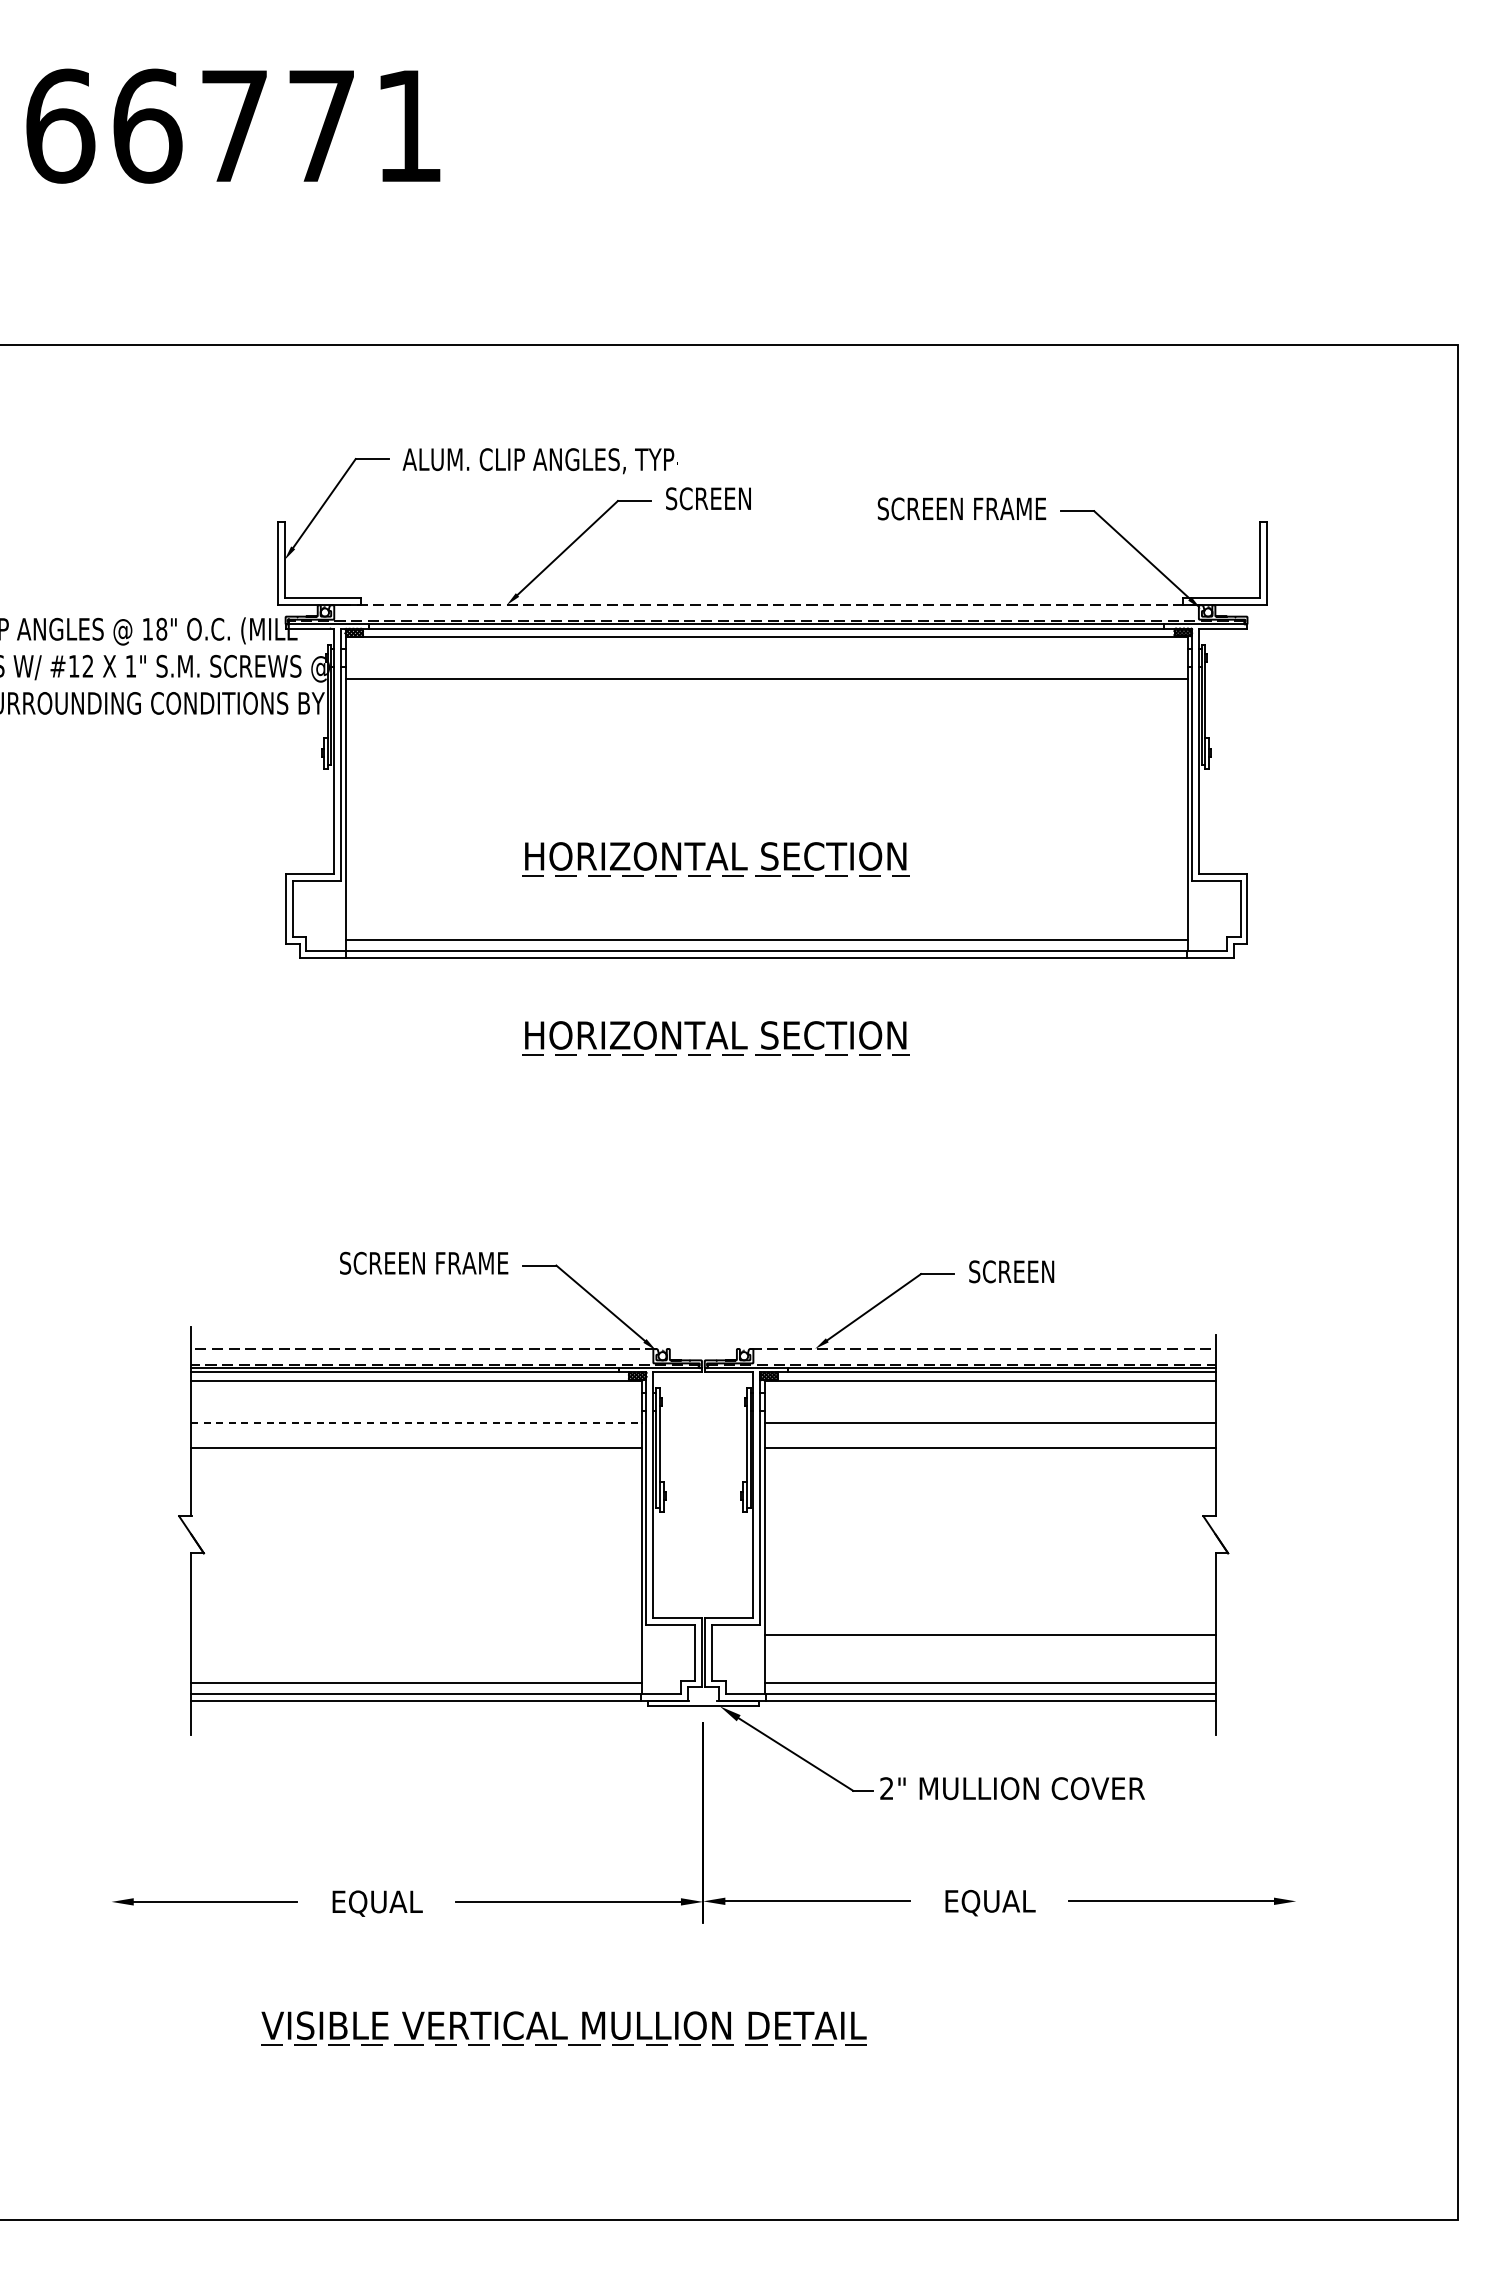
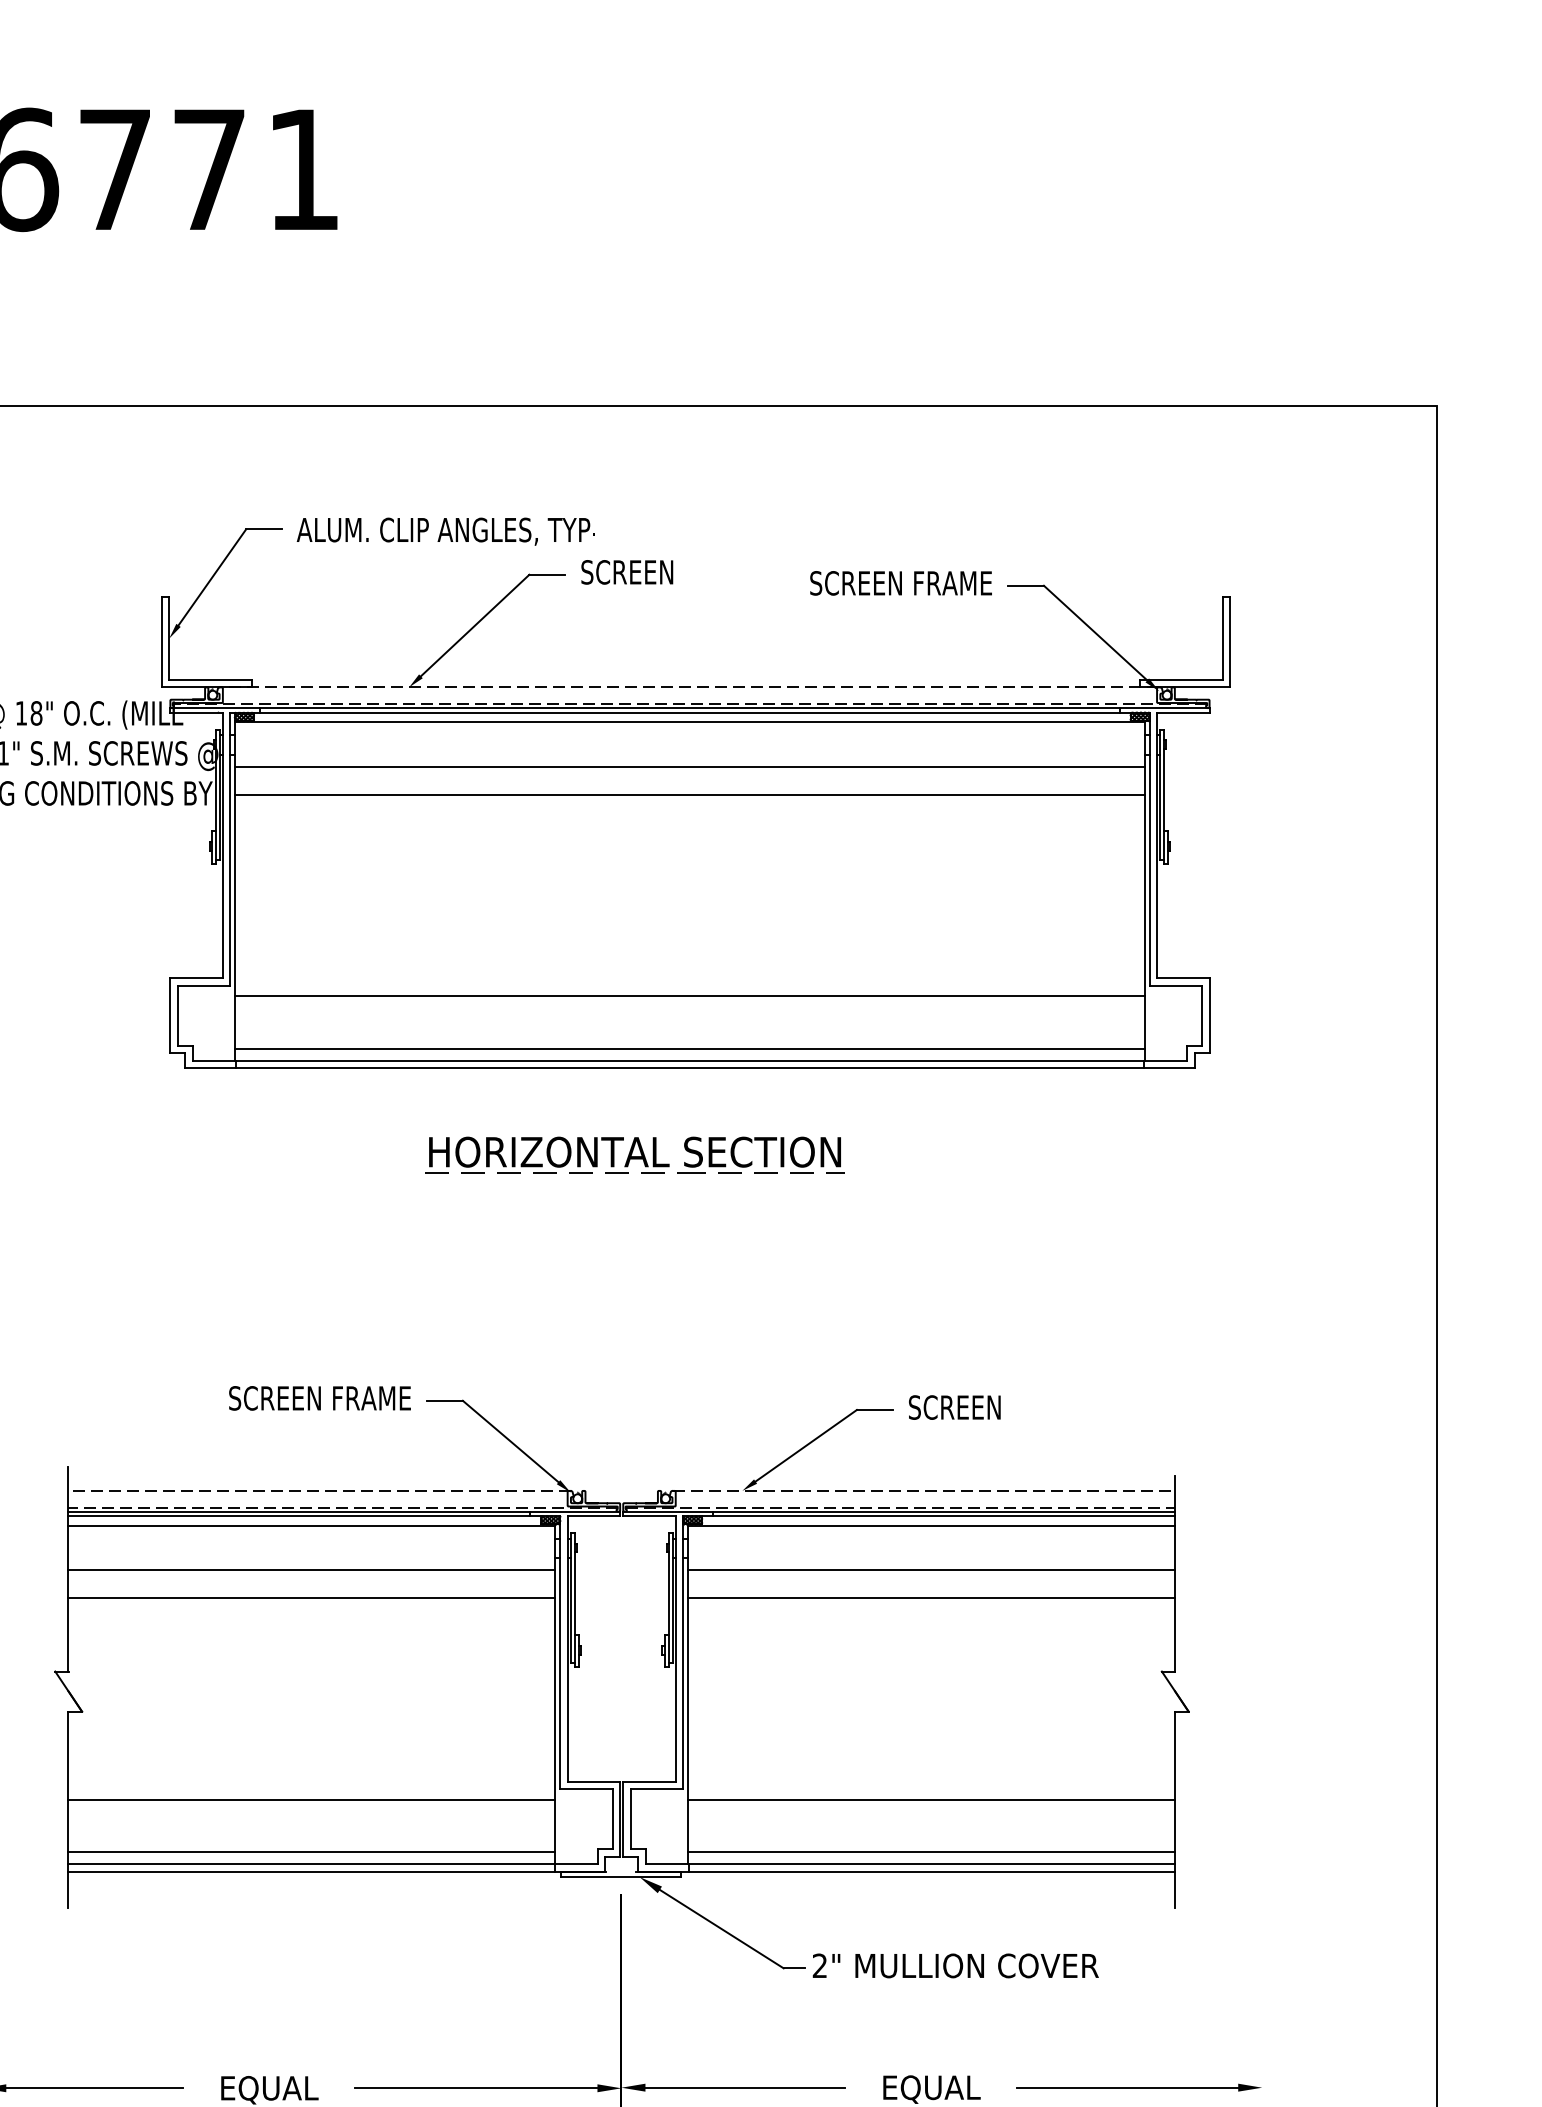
line: (766, 704) -> (689, 794), added
part: (715, 859) -> (634, 962), removed
line: (766, 891) -> (689, 996), added
line: (417, 1422) -> (312, 1570), dashed -> solid
line: (416, 1634) -> (311, 1799), added

